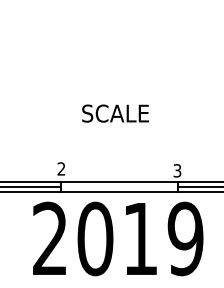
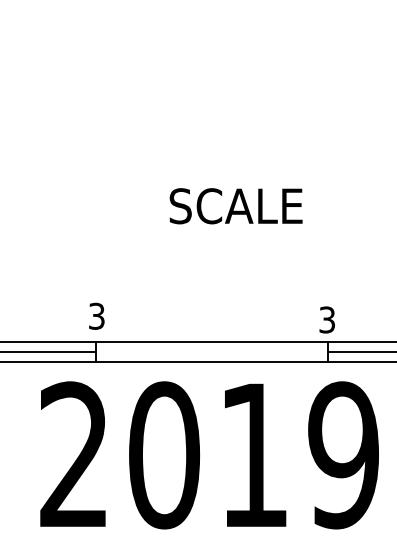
text: (115, 113) -> (235, 206), moved
text: (61, 168) -> (96, 315), 2 -> 3

